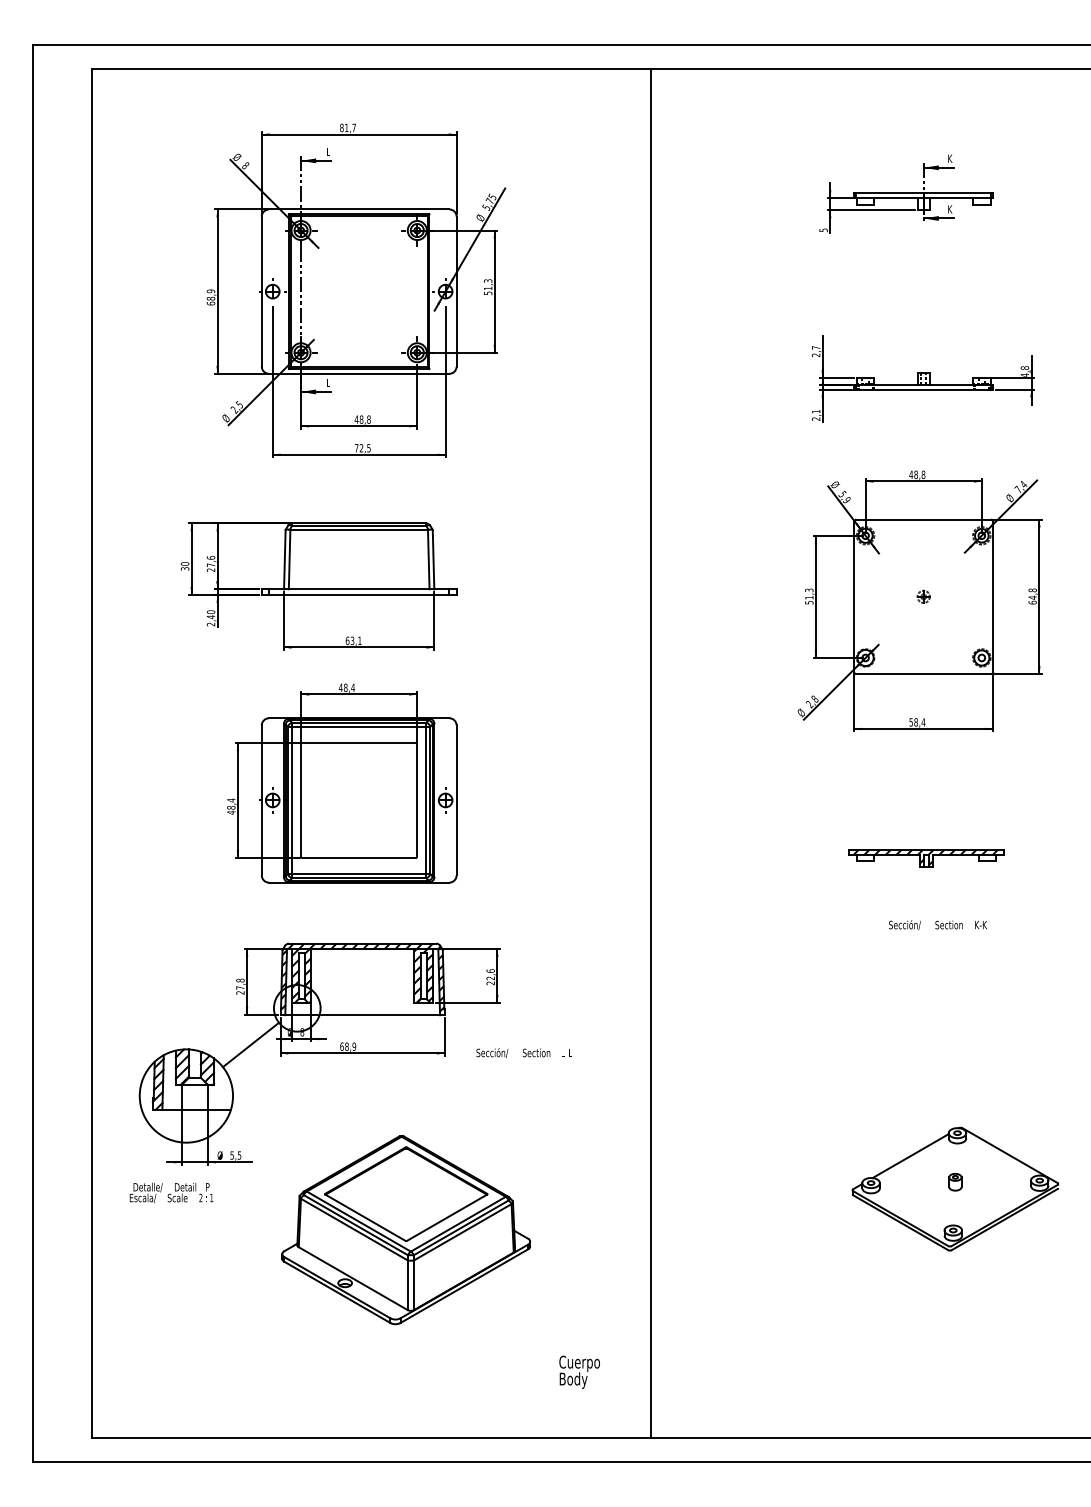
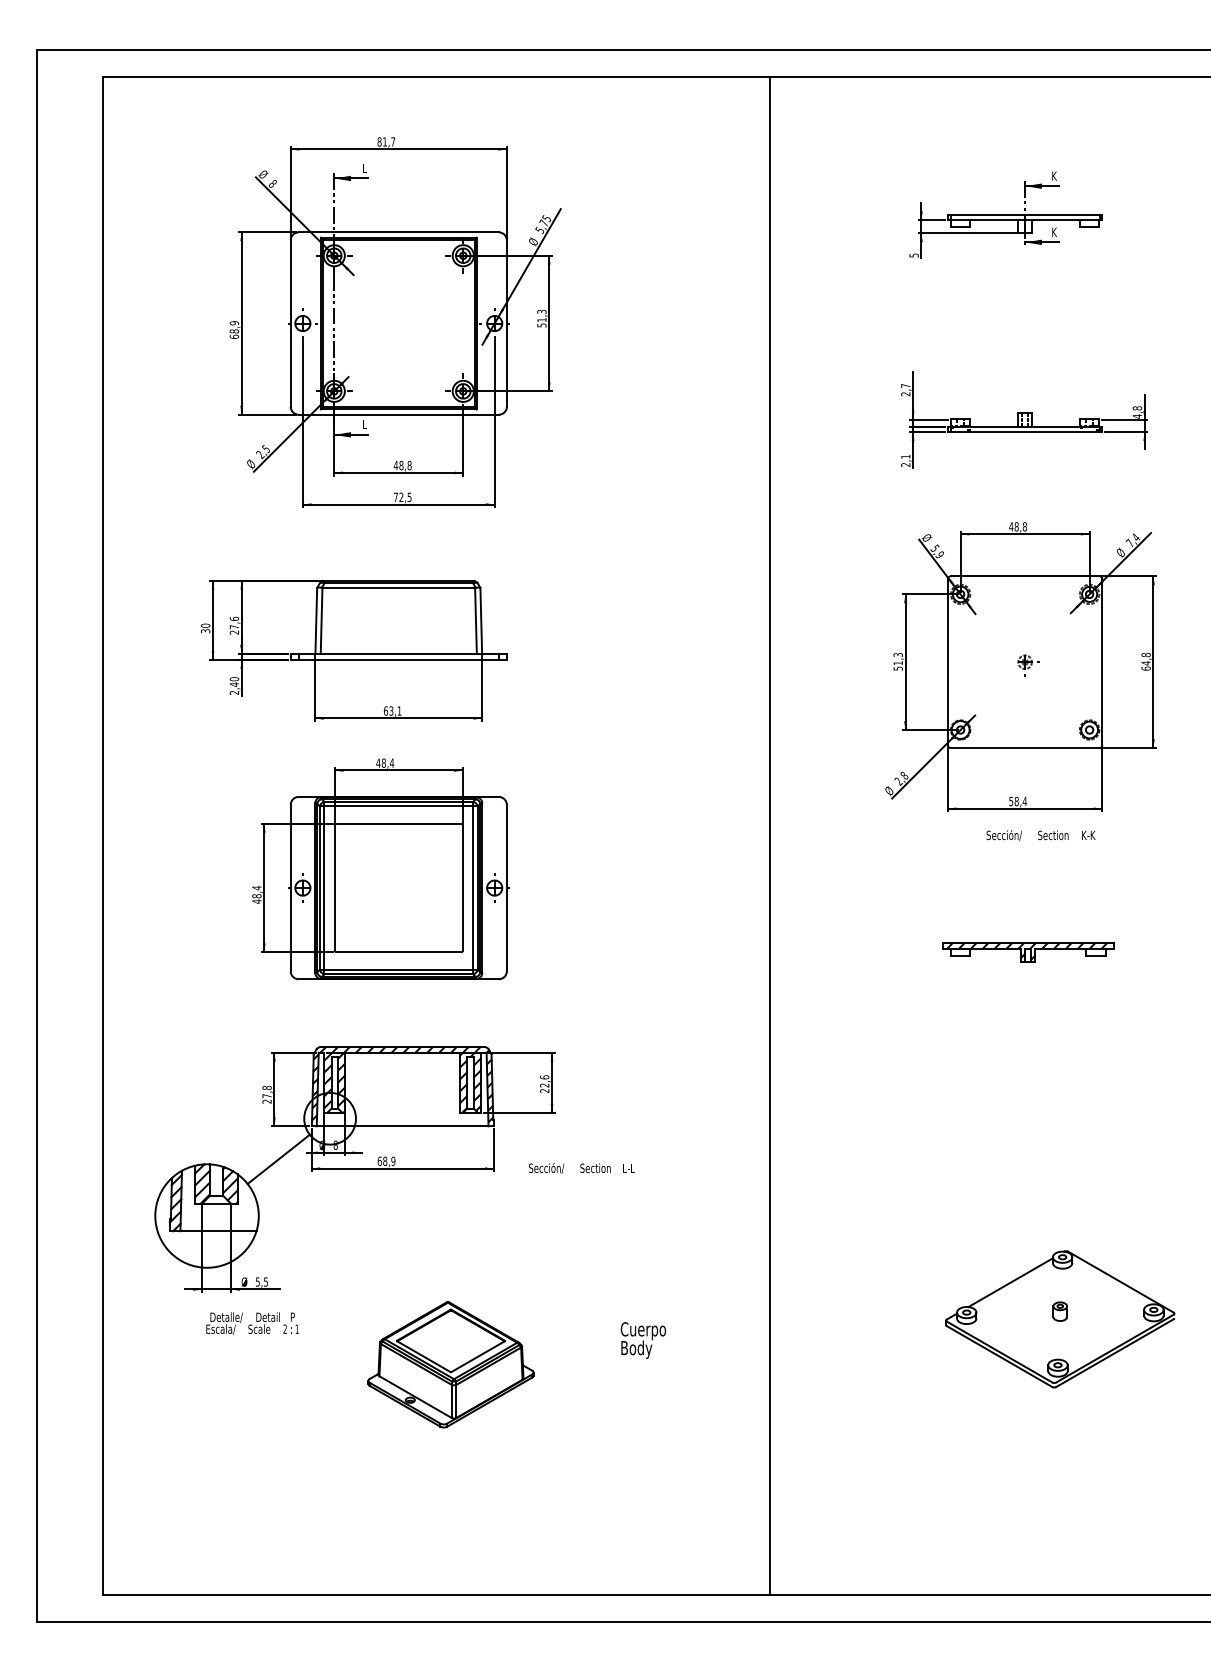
line: (650, 753) -> (769, 835), moved
text: (937, 925) -> (1040, 835), moved
text: (171, 1192) -> (252, 1323), moved
part: (405, 1229) -> (450, 1364), size x0.6
text: (578, 1372) -> (642, 1340), moved

